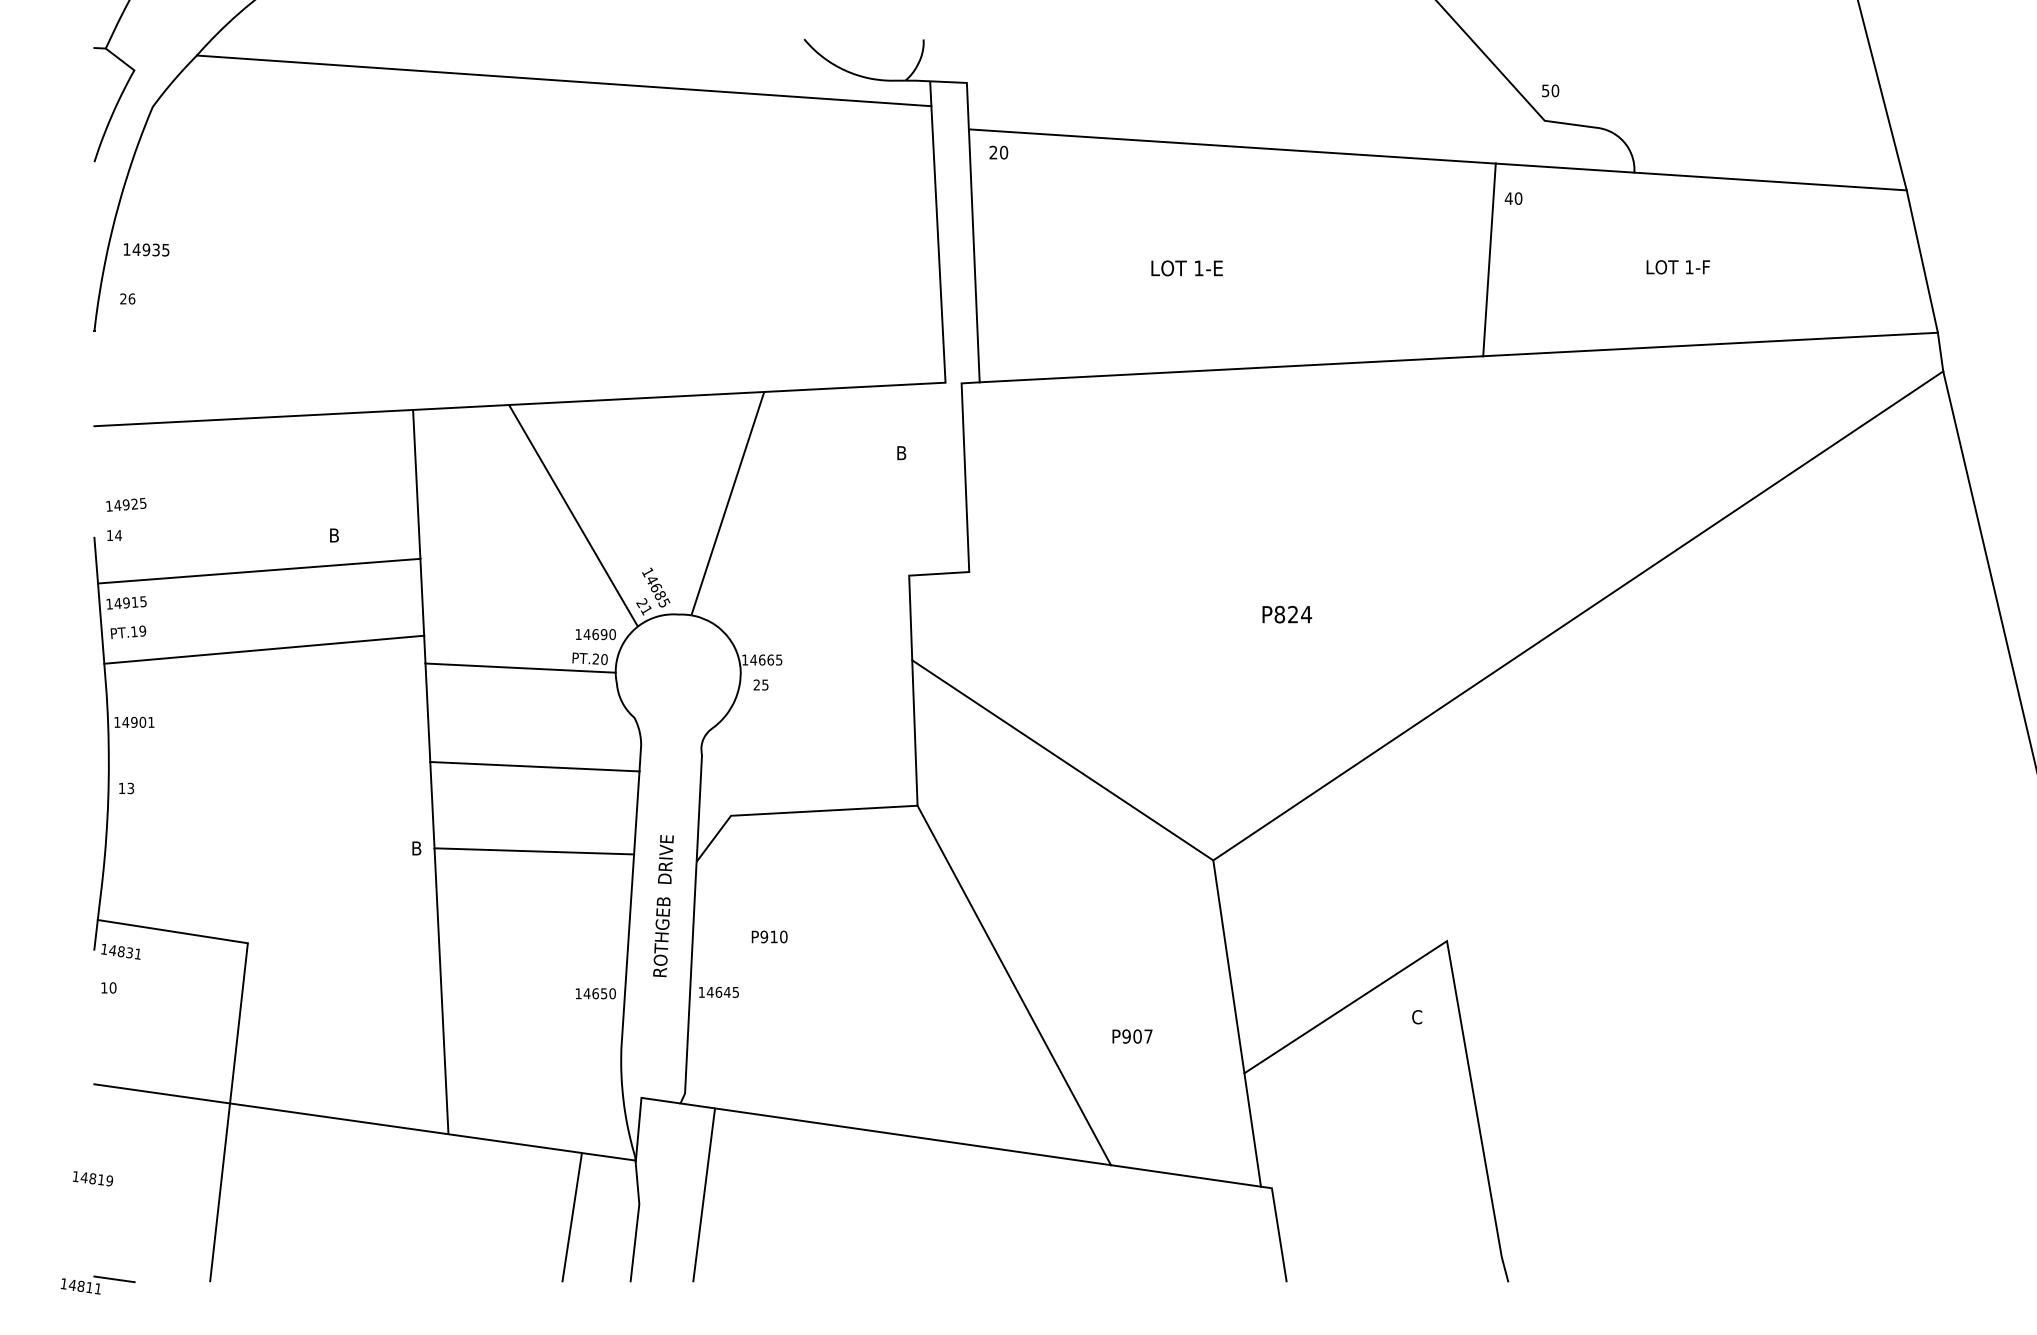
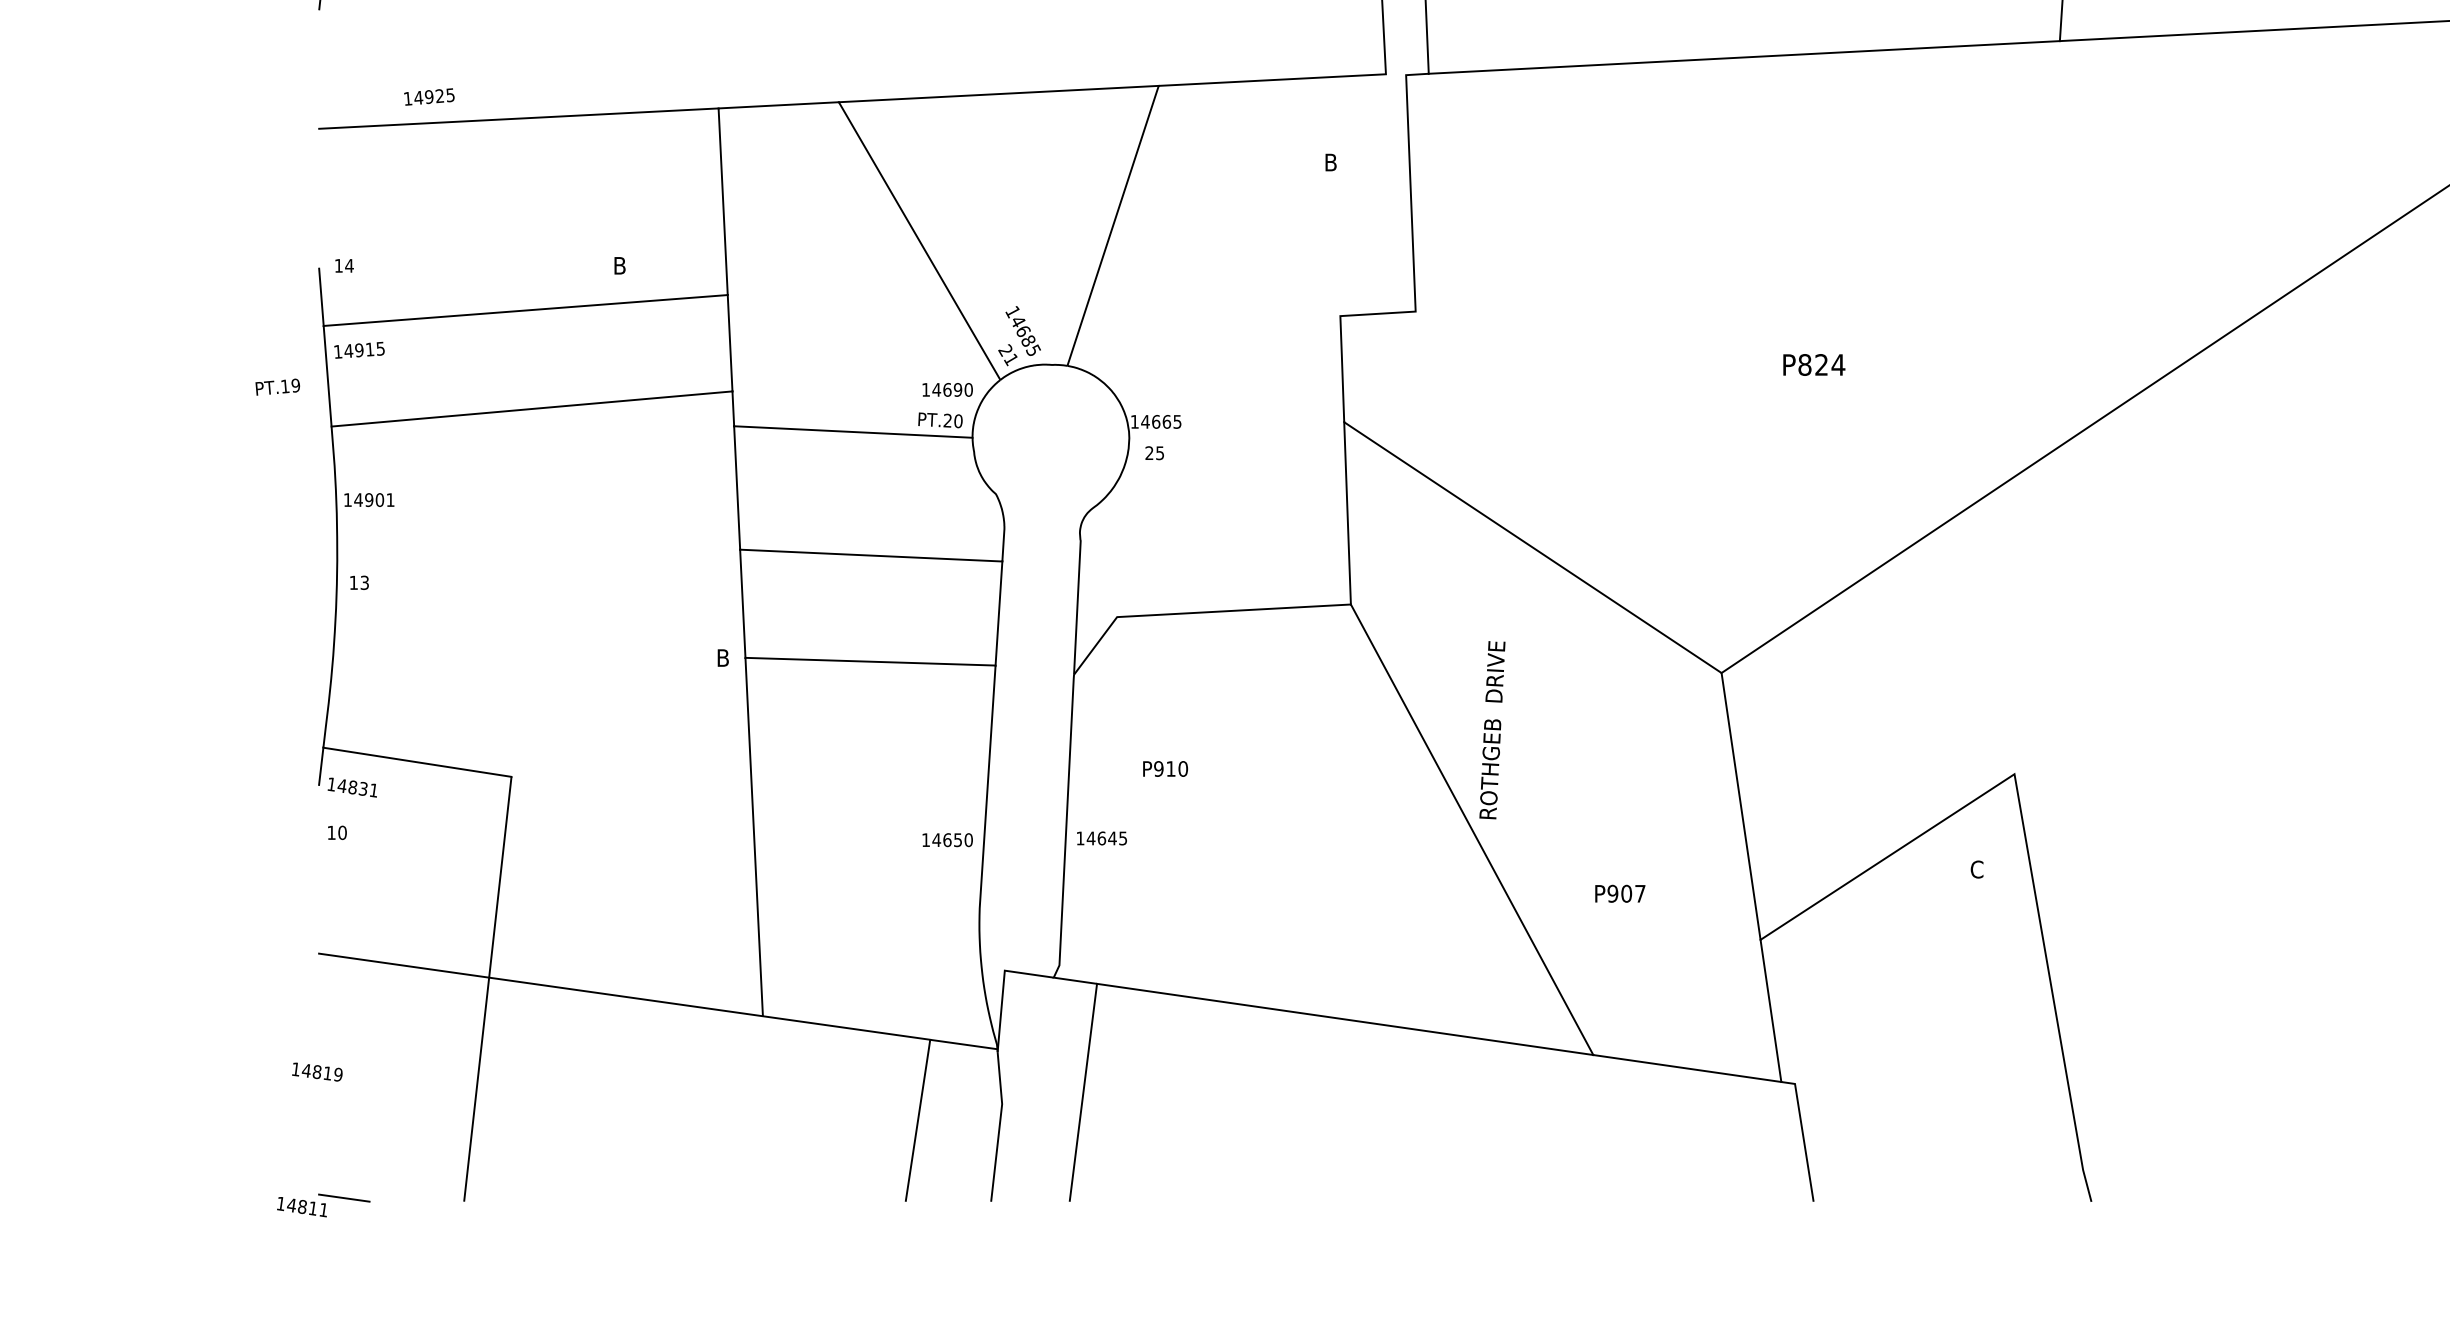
text: (126, 504) -> (429, 96), moved
text: (128, 632) -> (277, 387), moved
text: (663, 906) -> (1492, 730), moved

